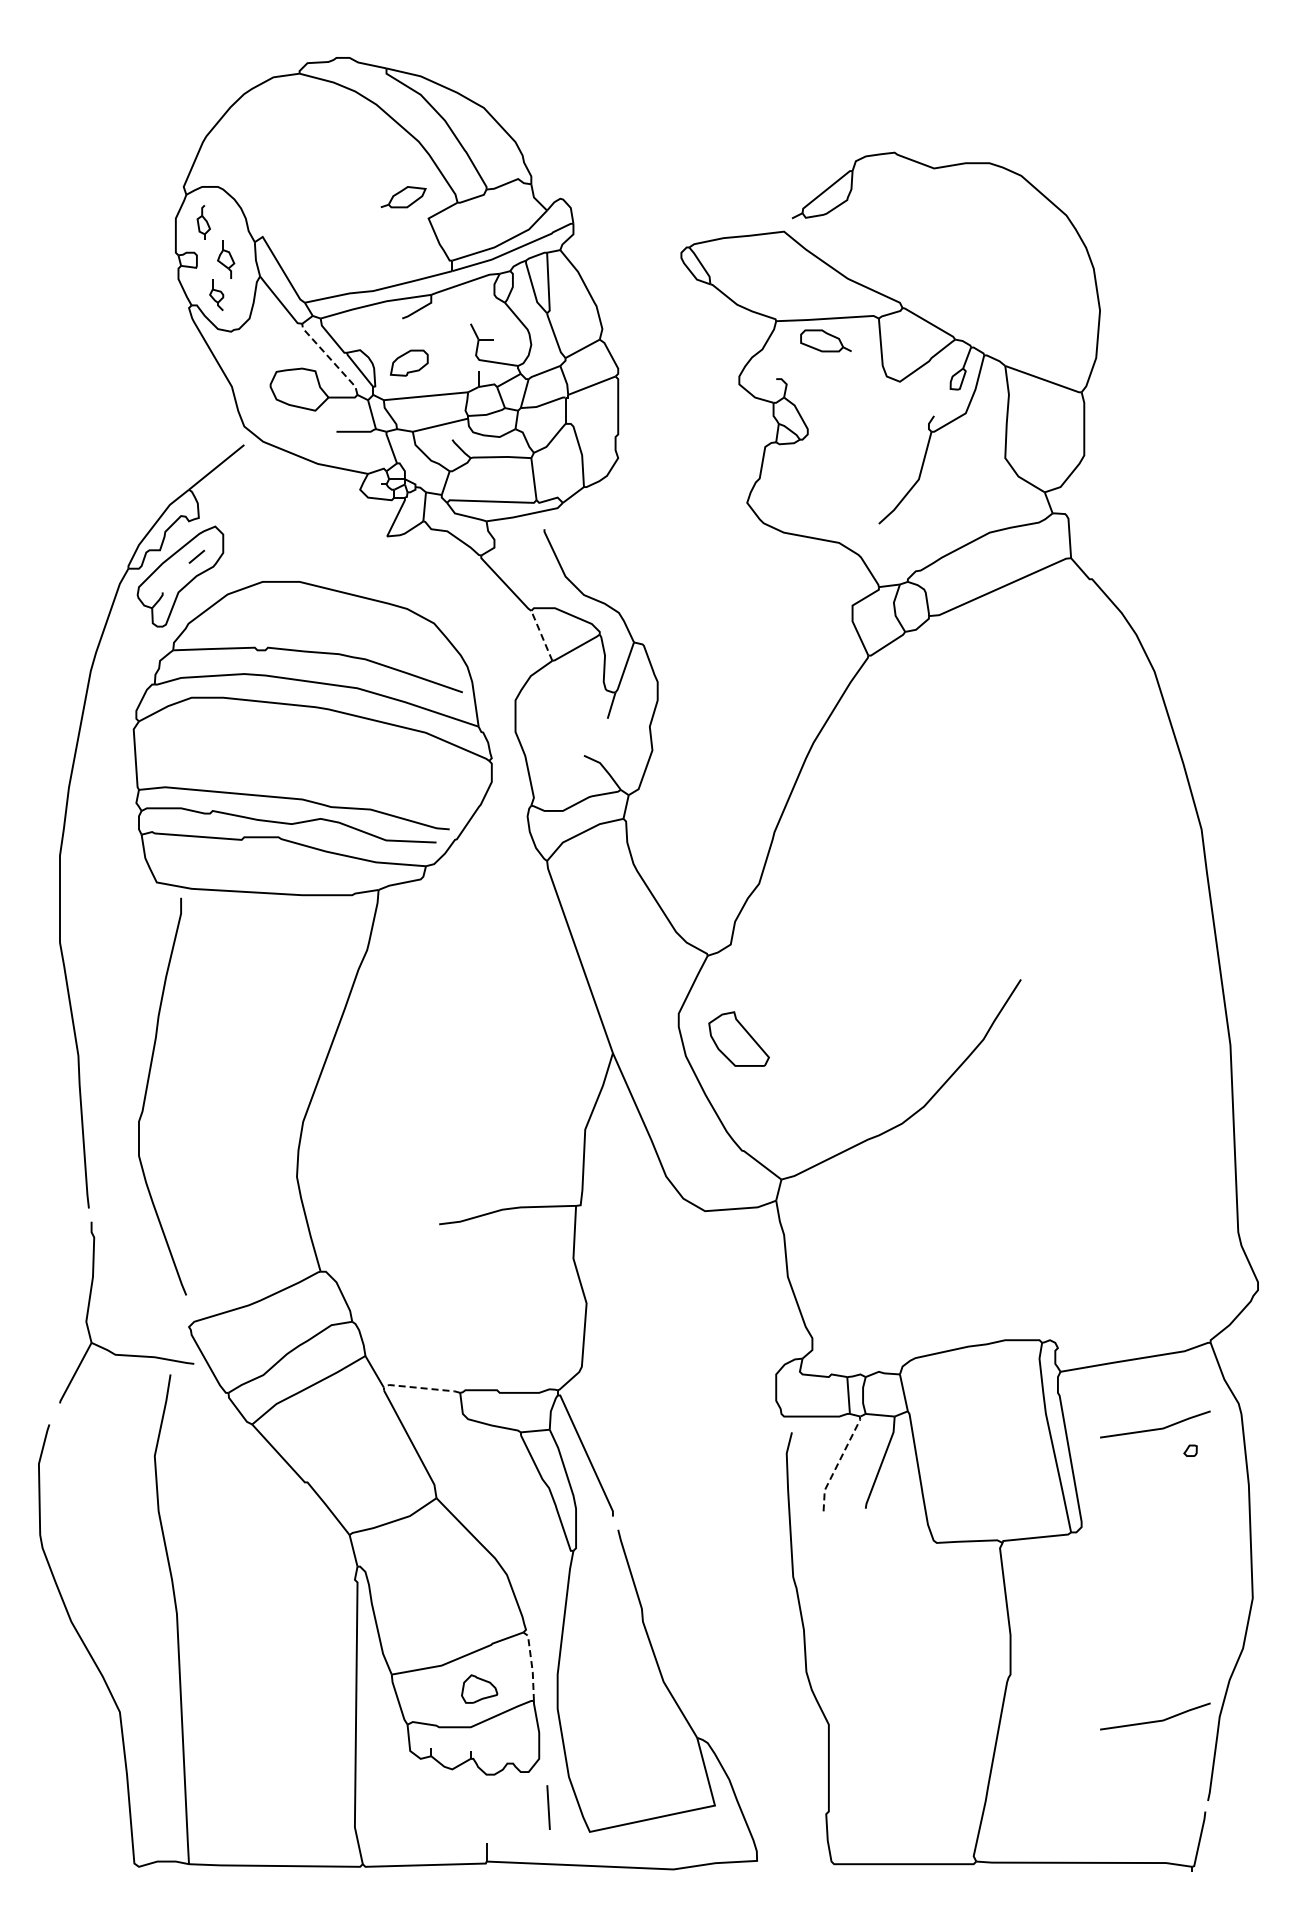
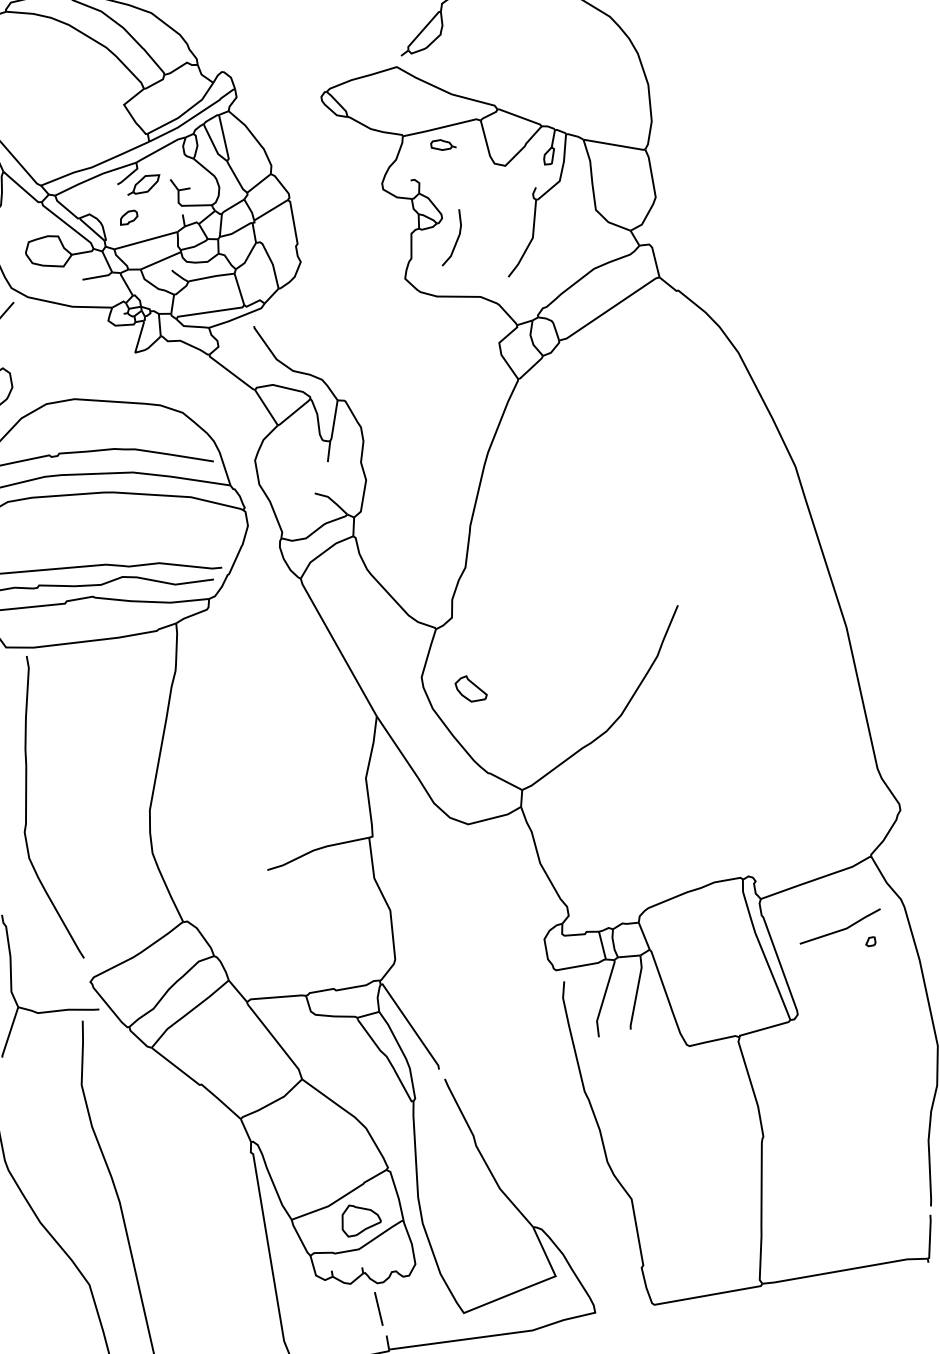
part: (403, 197) -> (143, 184), moved
part: (825, 340) -> (443, 144), size x0.62
line: (330, 358) -> (68, 224), dashed -> solid
part: (408, 363) -> (128, 218), size x0.62
line: (821, 464) -> (456, 239), added
line: (541, 635) -> (266, 407), dashed -> solid
part: (738, 1038) -> (470, 688), size x0.62
line: (421, 1388) -> (275, 997), dashed -> solid
line: (838, 1462) -> (603, 998), dashed -> solid
line: (531, 1665) -> (397, 1194), dashed -> solid
part: (479, 1688) -> (360, 1218), size x1.43
line: (1155, 1720) -> (880, 1152), removed
line: (548, 1807) -> (378, 1308), moved

